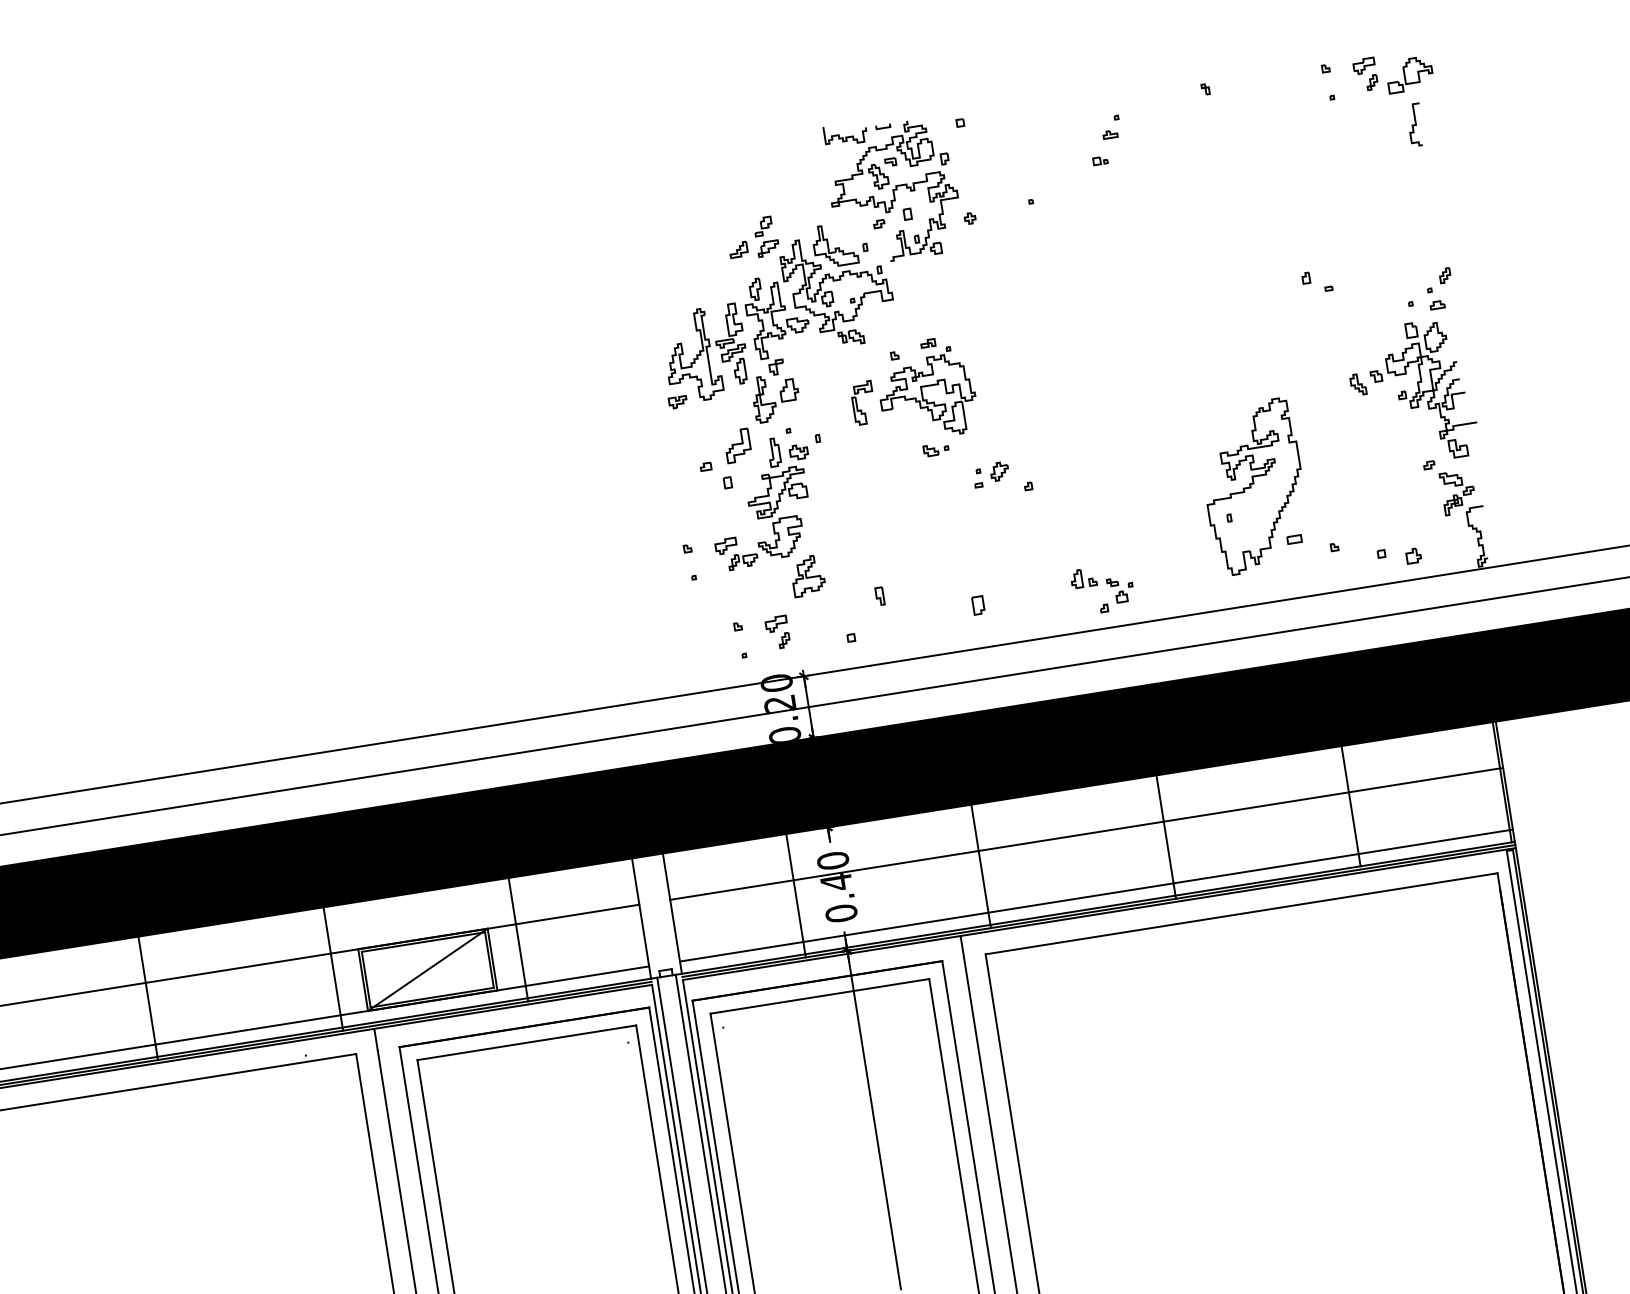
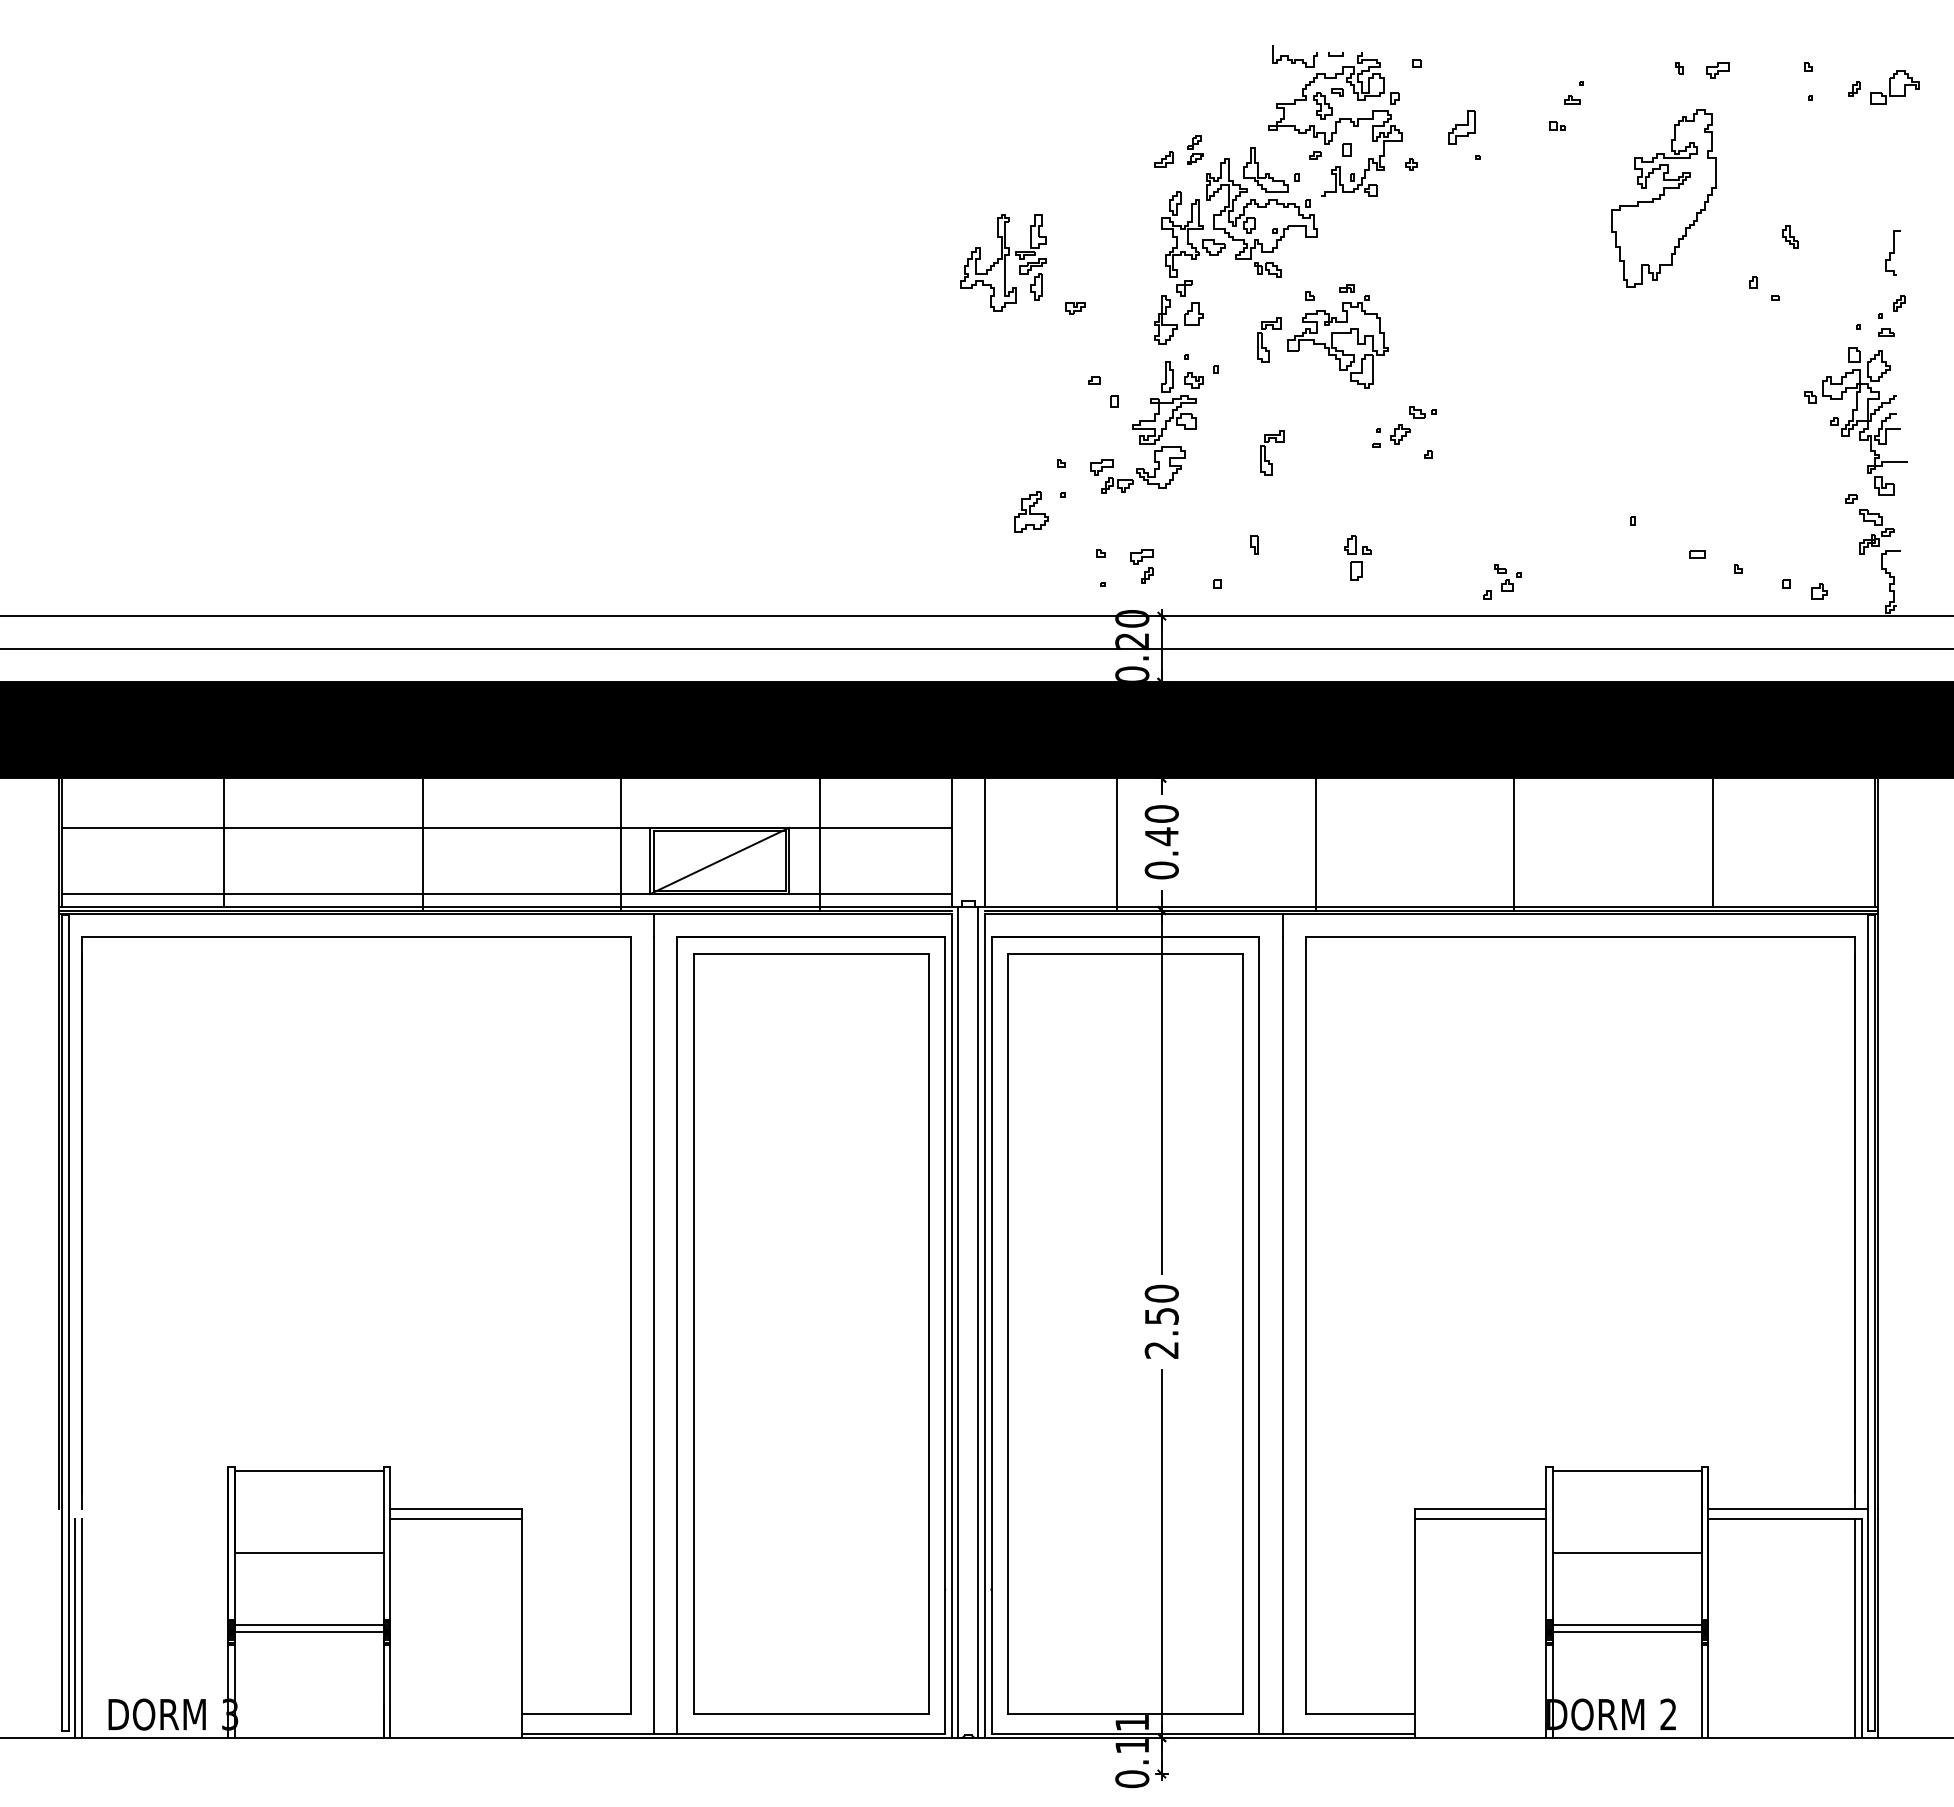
part: (1363, 66) -> (1717, 70), moved
curve: (1415, 124) -> (1892, 252), moved
part: (766, 236) -> (1195, 149), size x0.7
part: (705, 353) -> (1003, 262), moved
part: (1358, 384) -> (1790, 236), moved
part: (737, 446) -> (1461, 127), moved
part: (936, 450) -> (1422, 412), moved
part: (1253, 486) -> (1663, 198), moved
part: (876, 508) -> (1265, 452), added
part: (807, 575) -> (1031, 511), moved
part: (1083, 577) -> (1357, 544), moved
line: (1086, 833) -> (1431, 827), removed
line: (1096, 896) -> (1431, 894), removed

